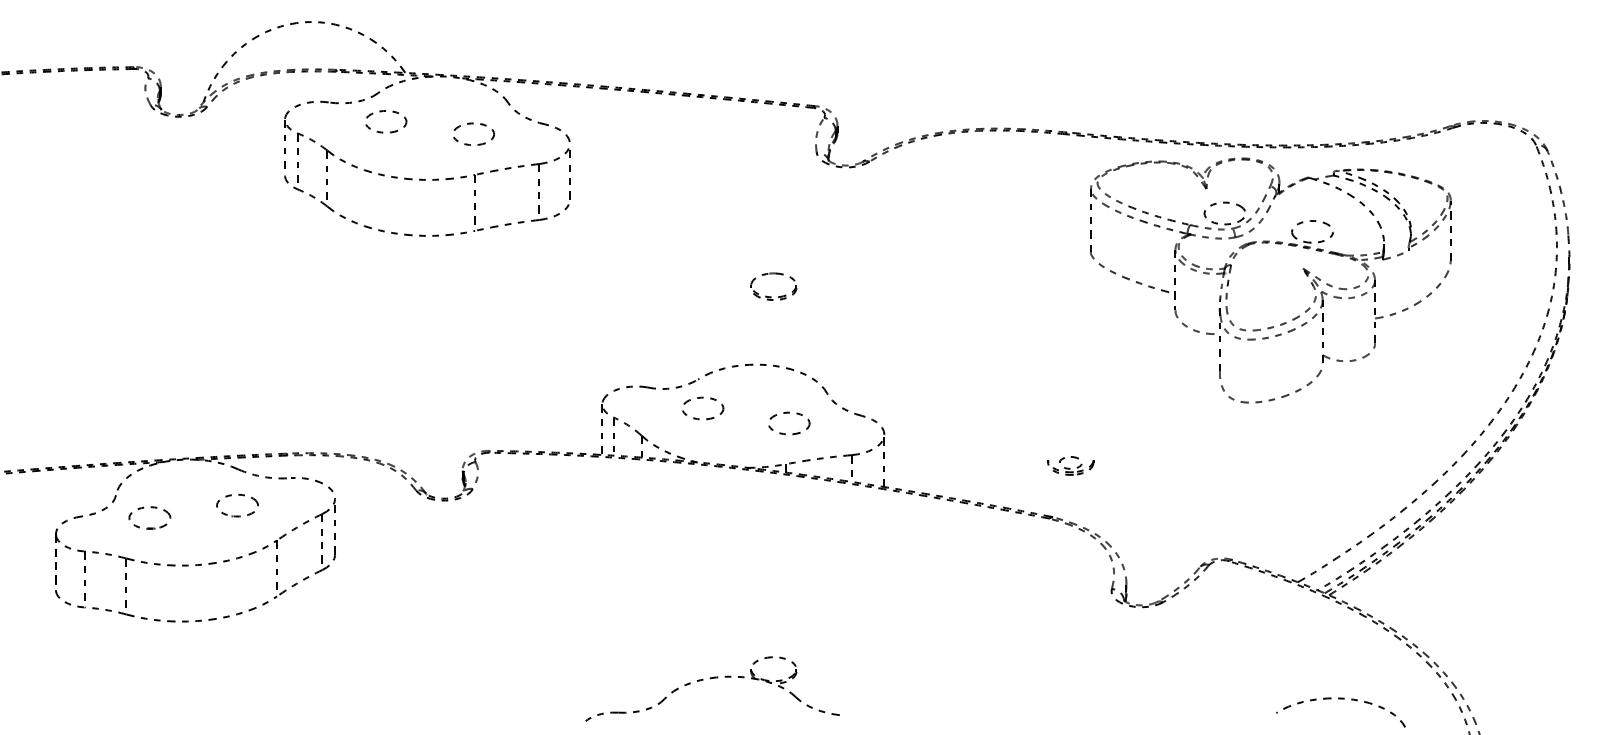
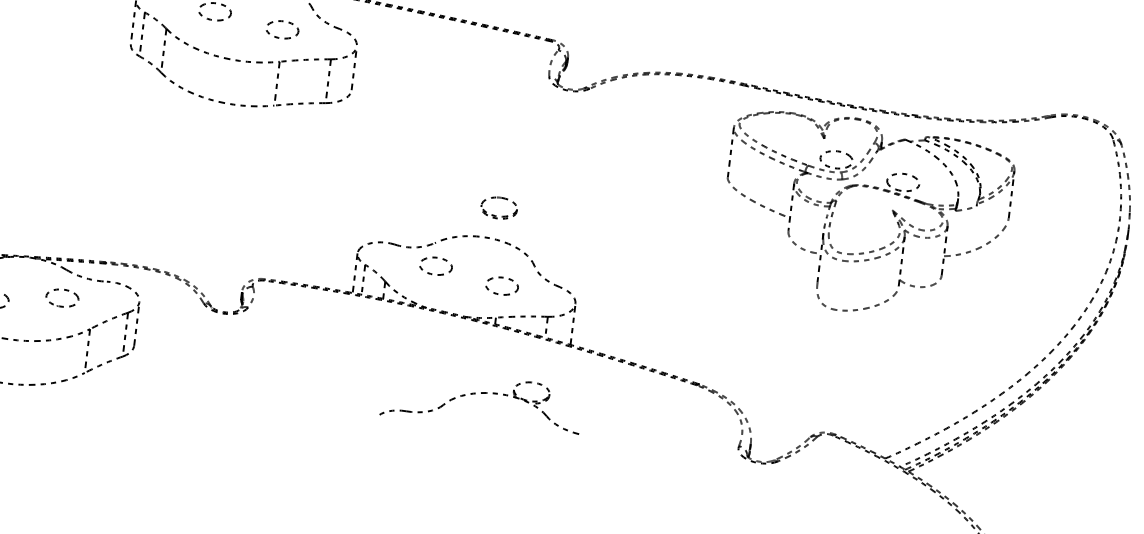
part: (1302, 269) -> (891, 210), moved
part: (771, 296) -> (496, 215), moved
part: (1070, 465) -> (718, 345), removed
part: (710, 679) -> (481, 394), moved

